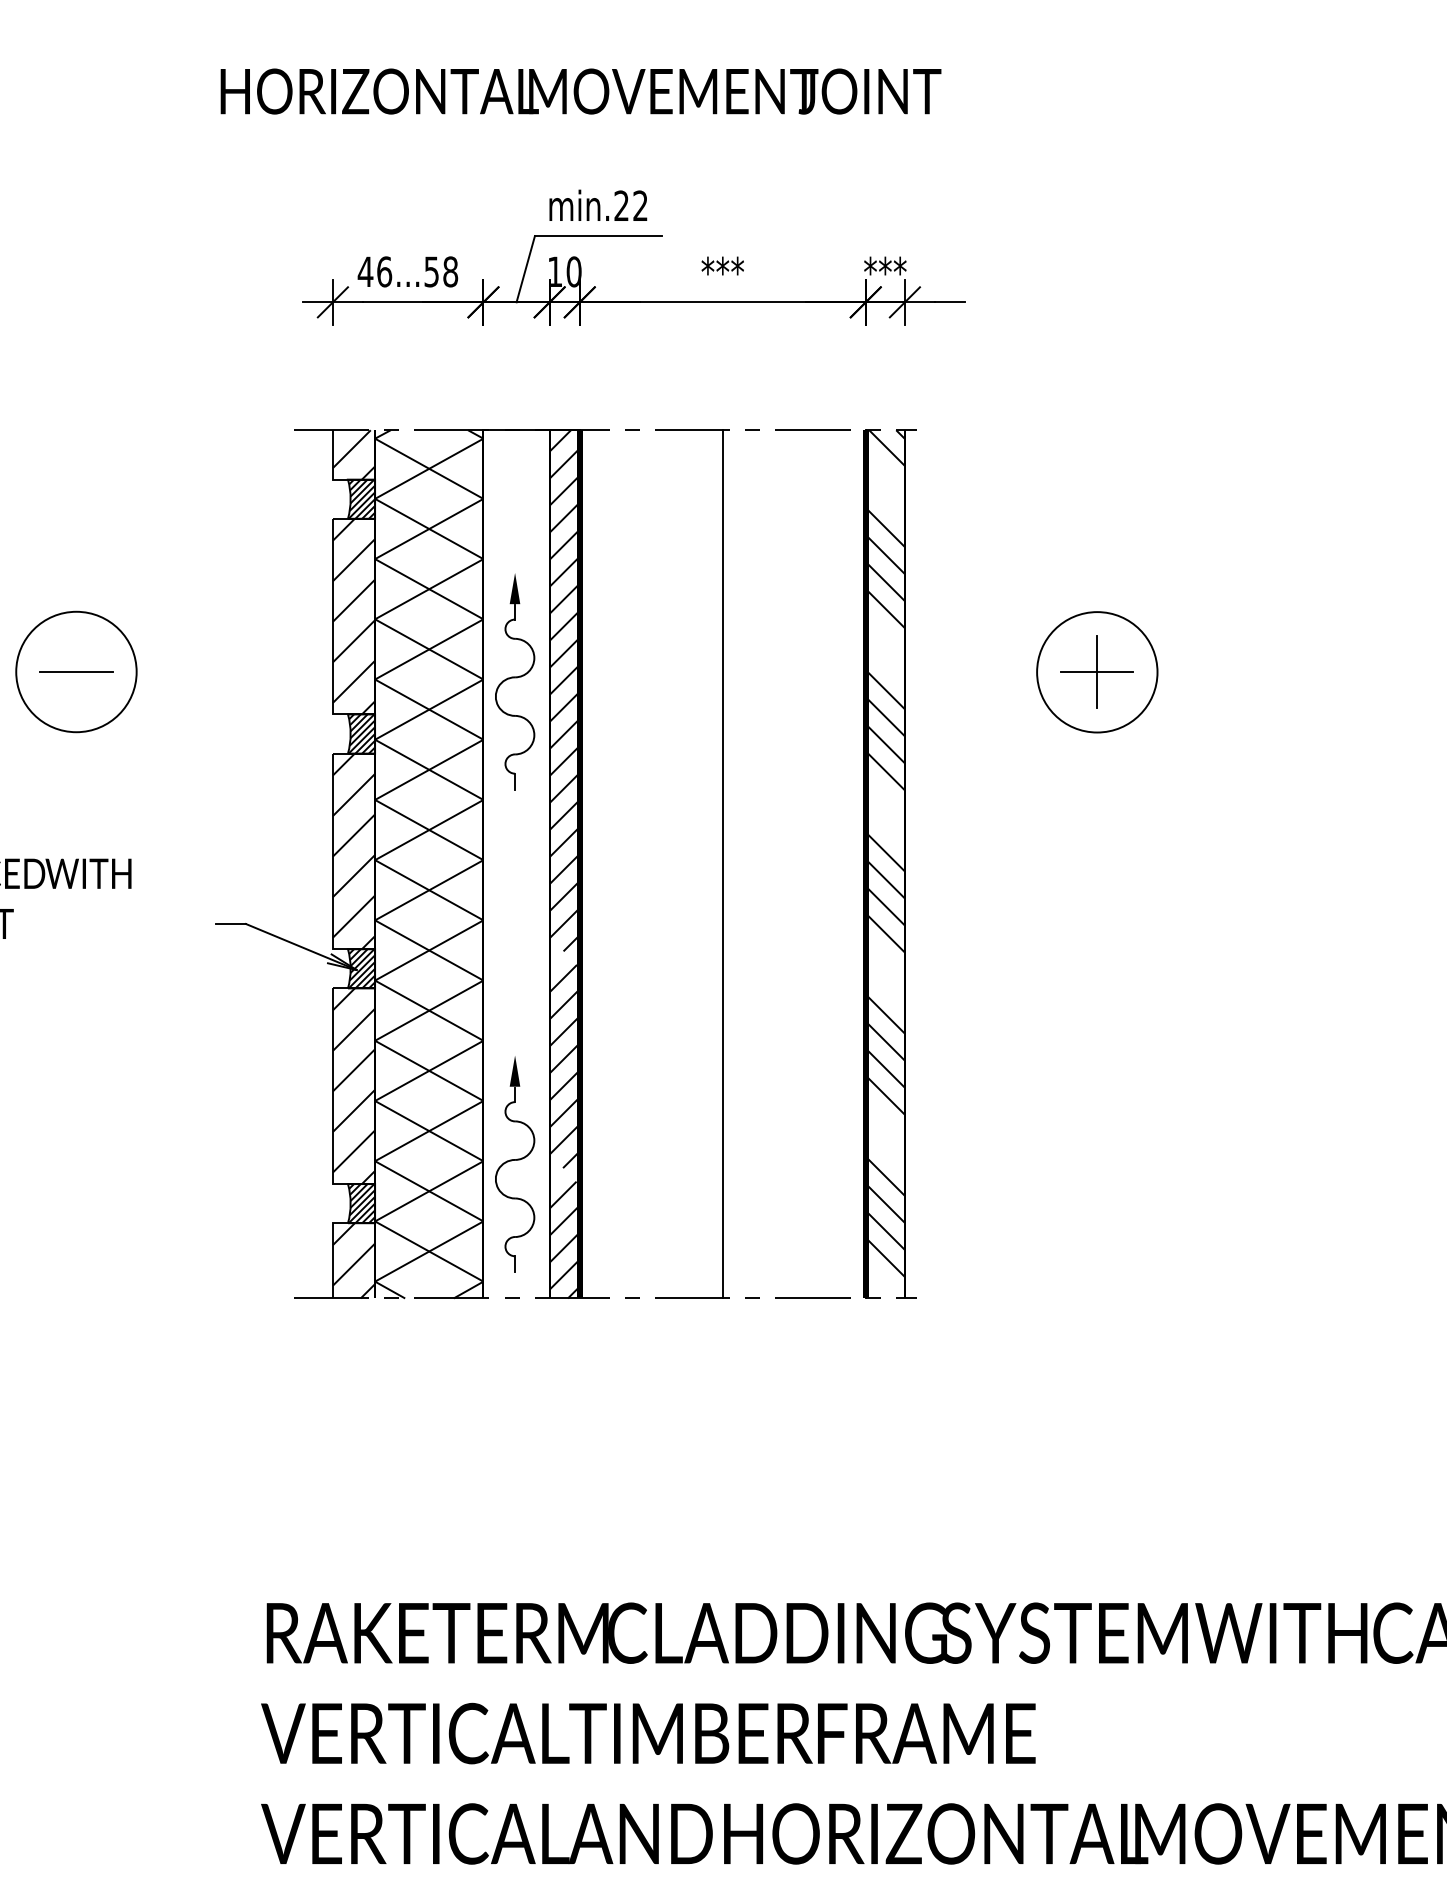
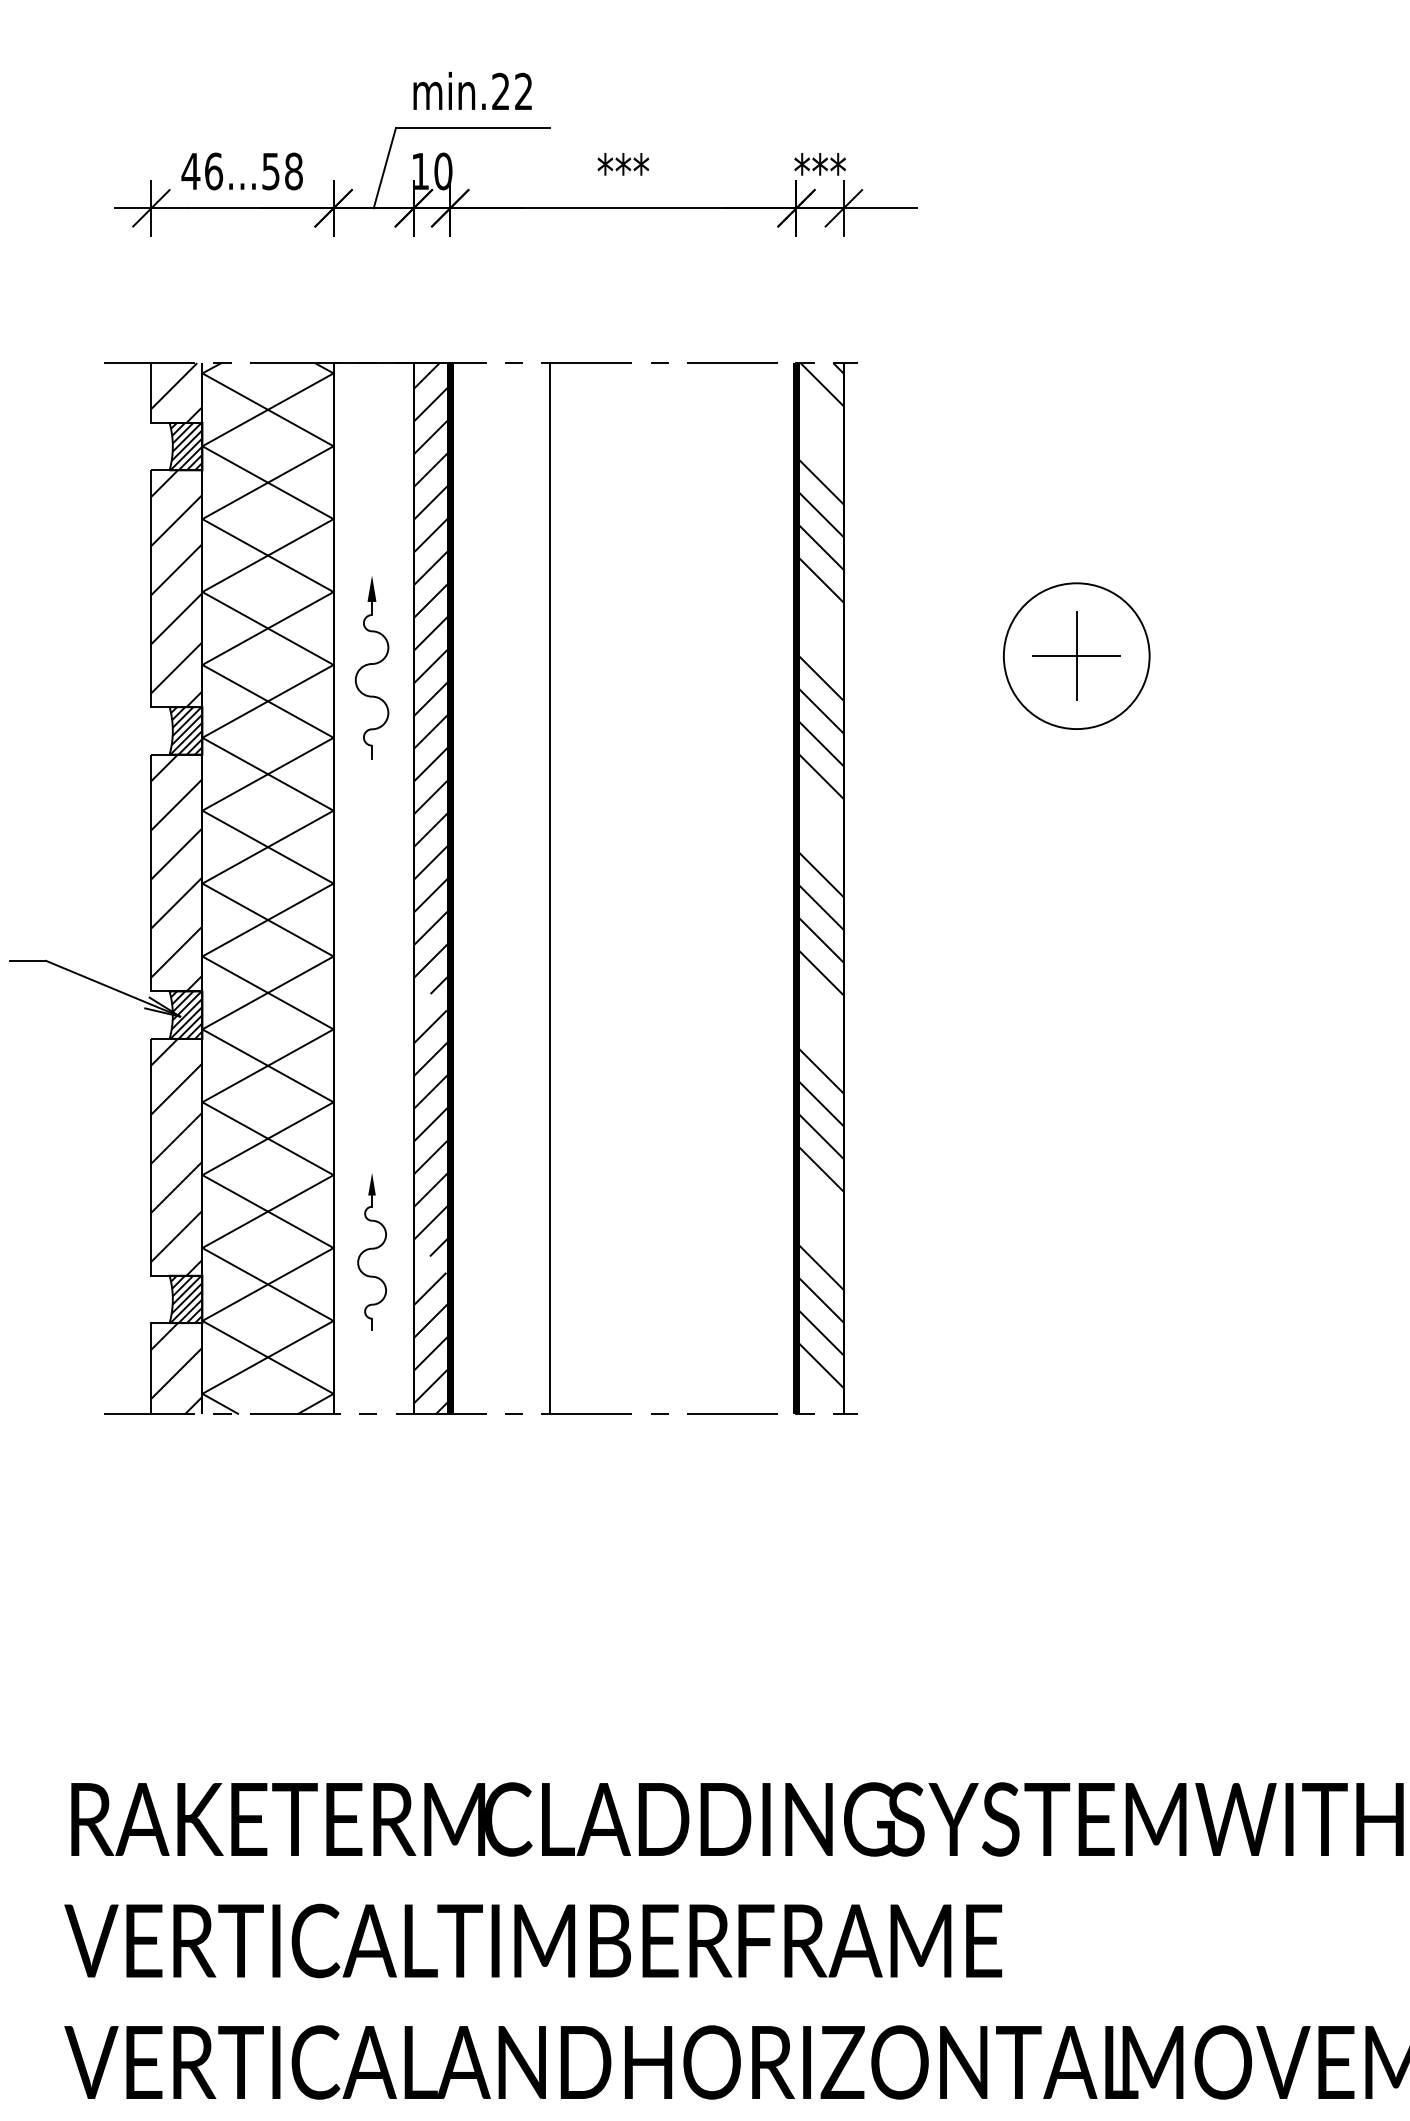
part: (515, 681) -> (372, 667), size x0.7
line: (722, 864) -> (549, 888), moved
part: (515, 1164) -> (372, 1252), size x0.6

